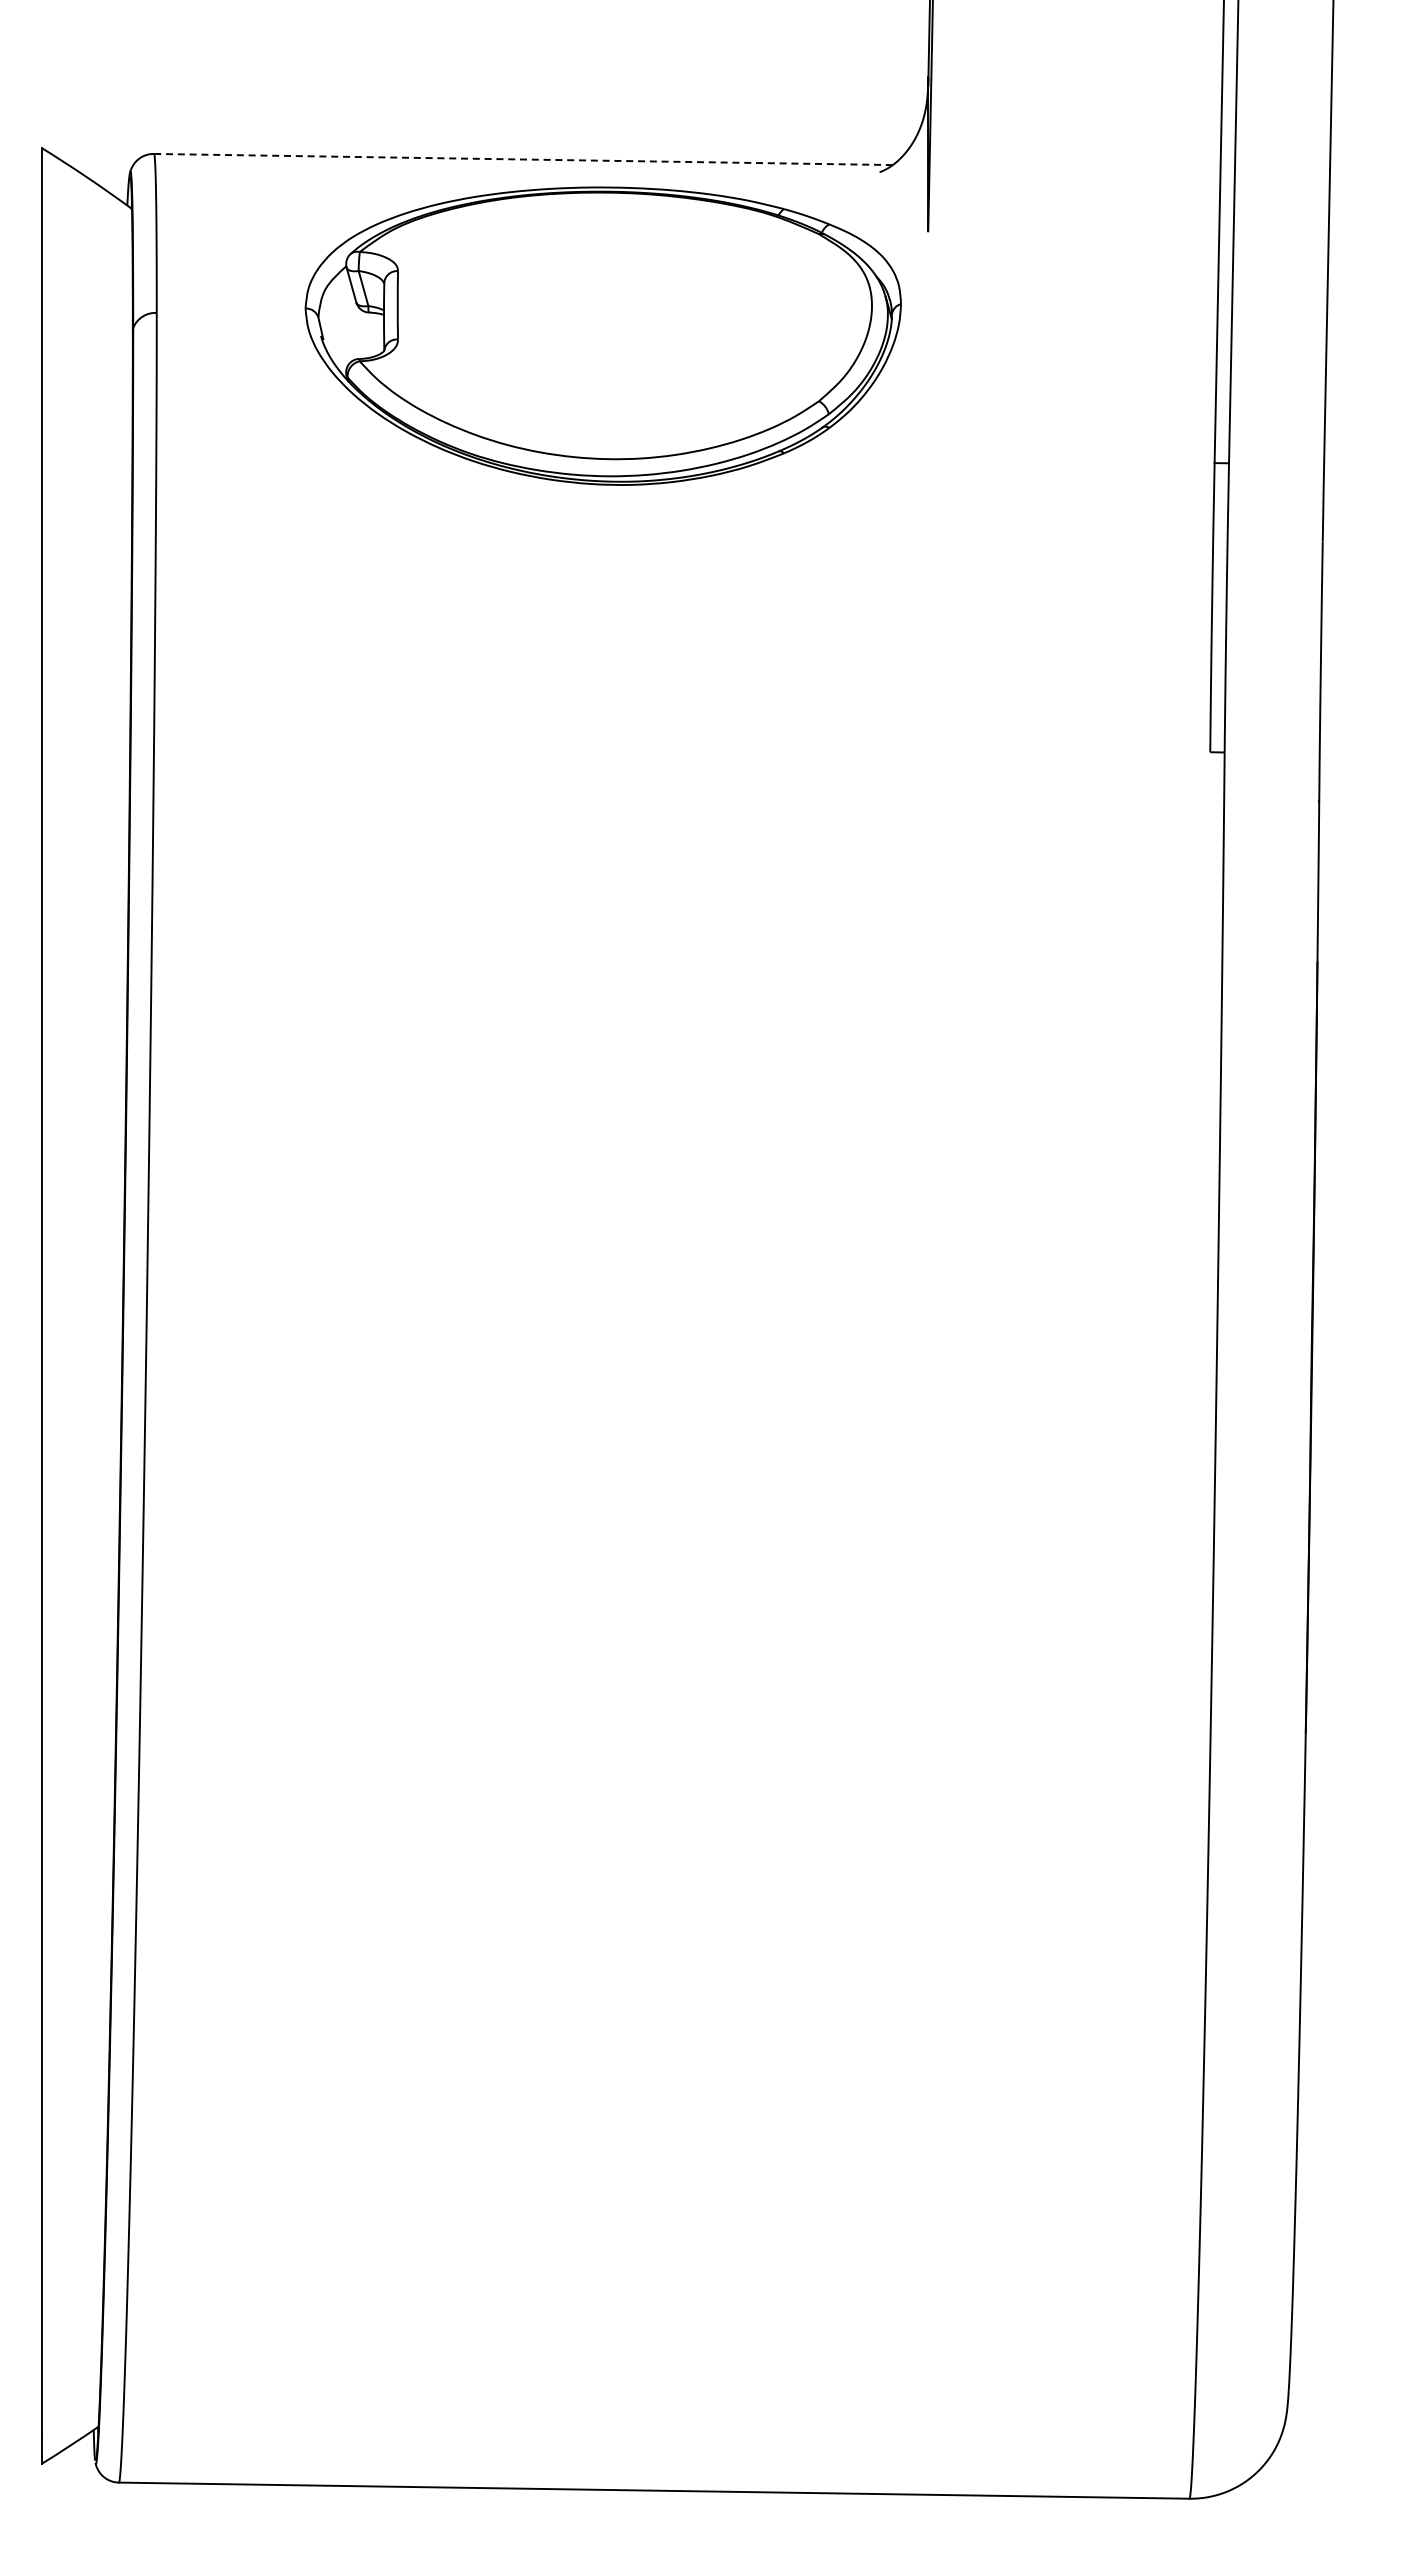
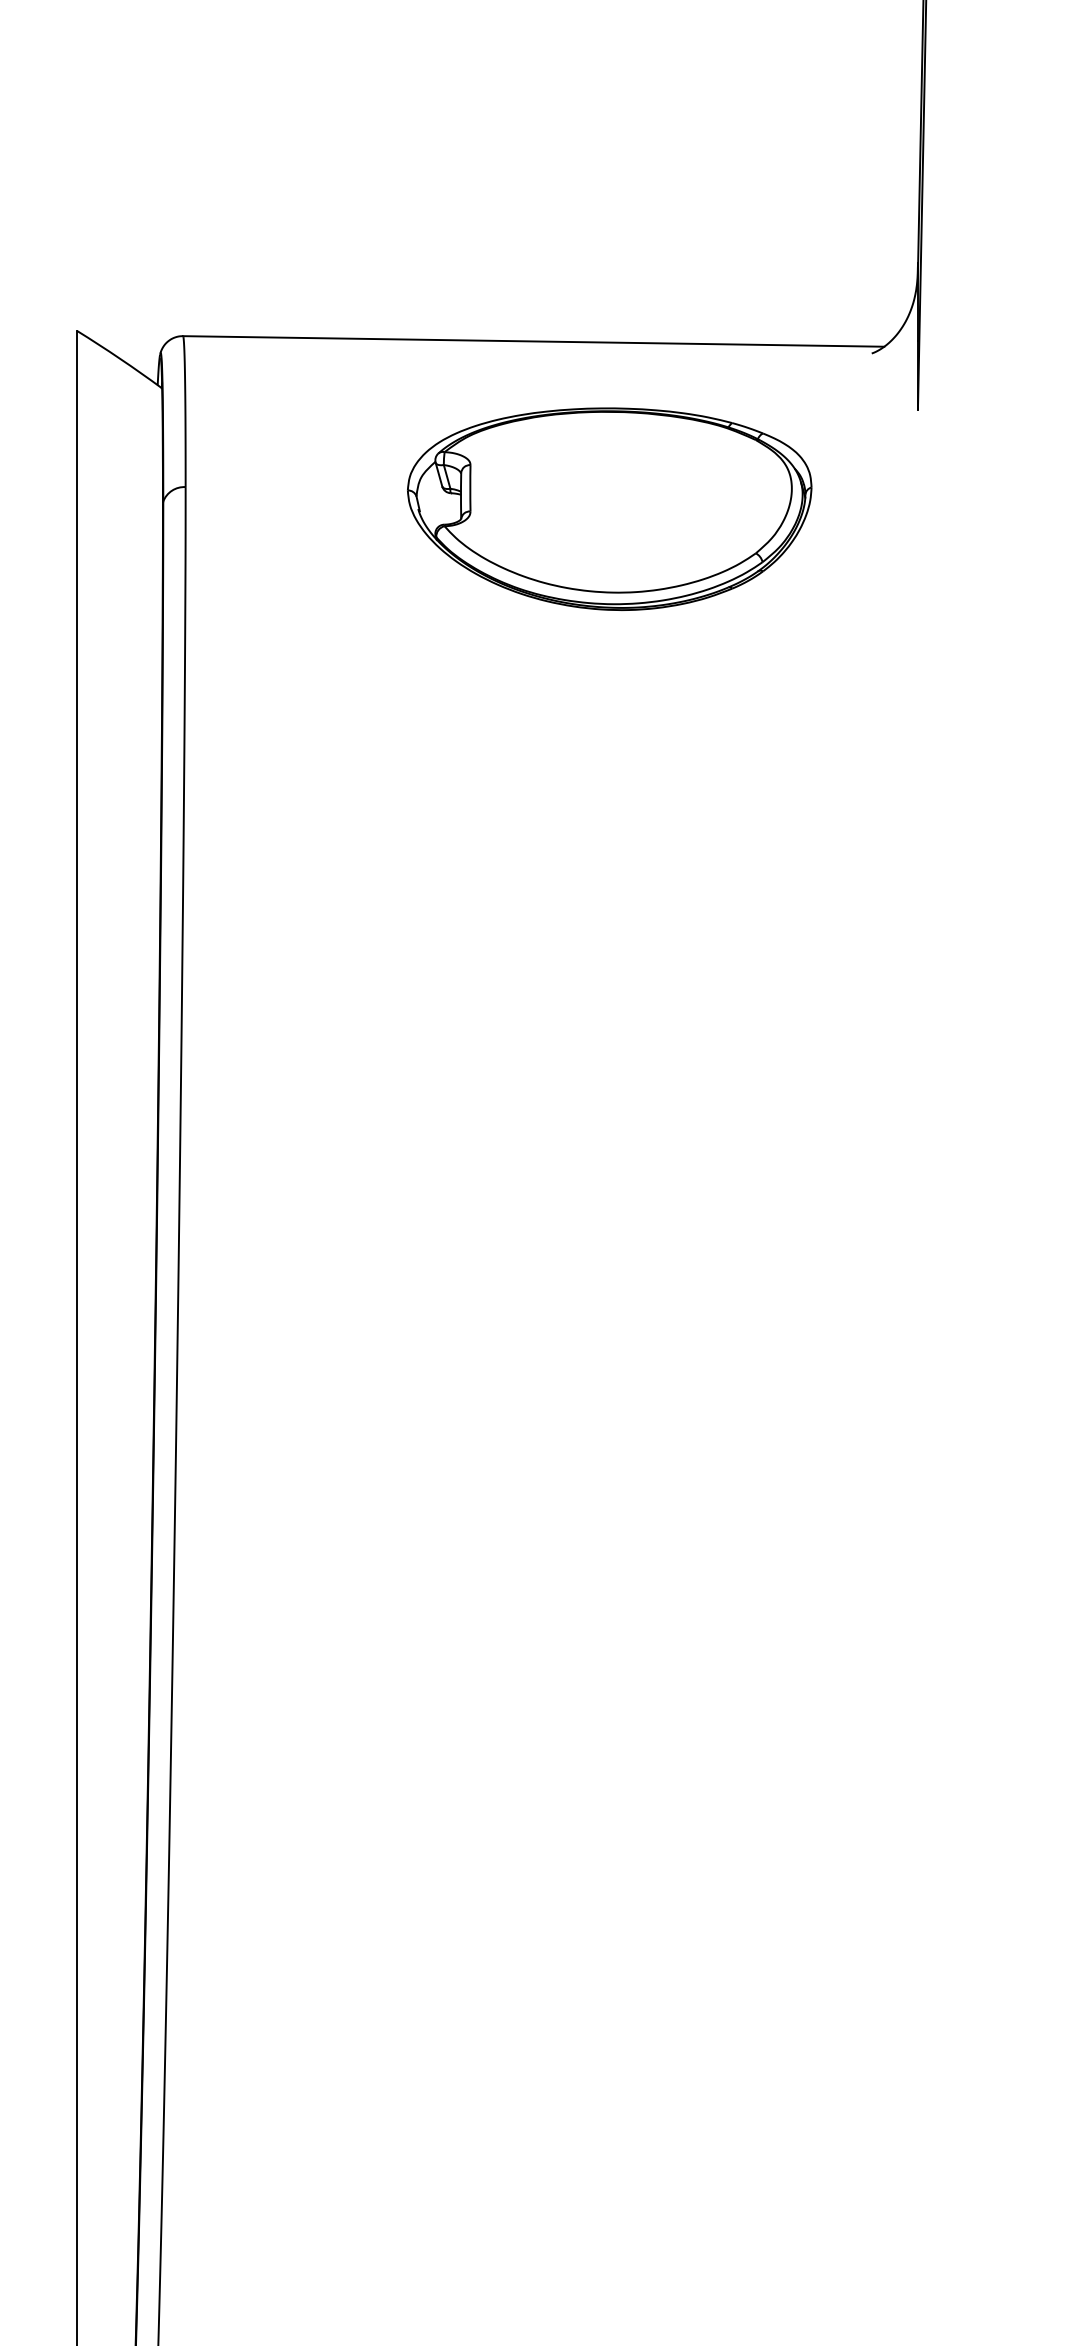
line: (522, 159) -> (532, 341), dashed -> solid
part: (603, 336) -> (609, 509), size x0.71

